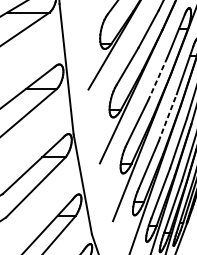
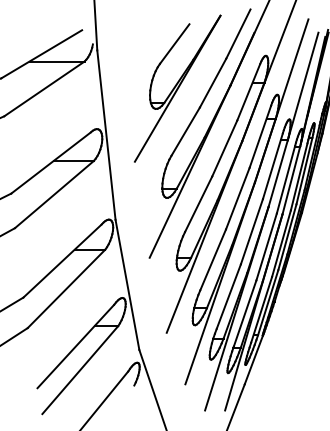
line: (157, 79) -> (224, 148), dashed -> solid
line: (167, 117) -> (237, 198), dashed -> solid

